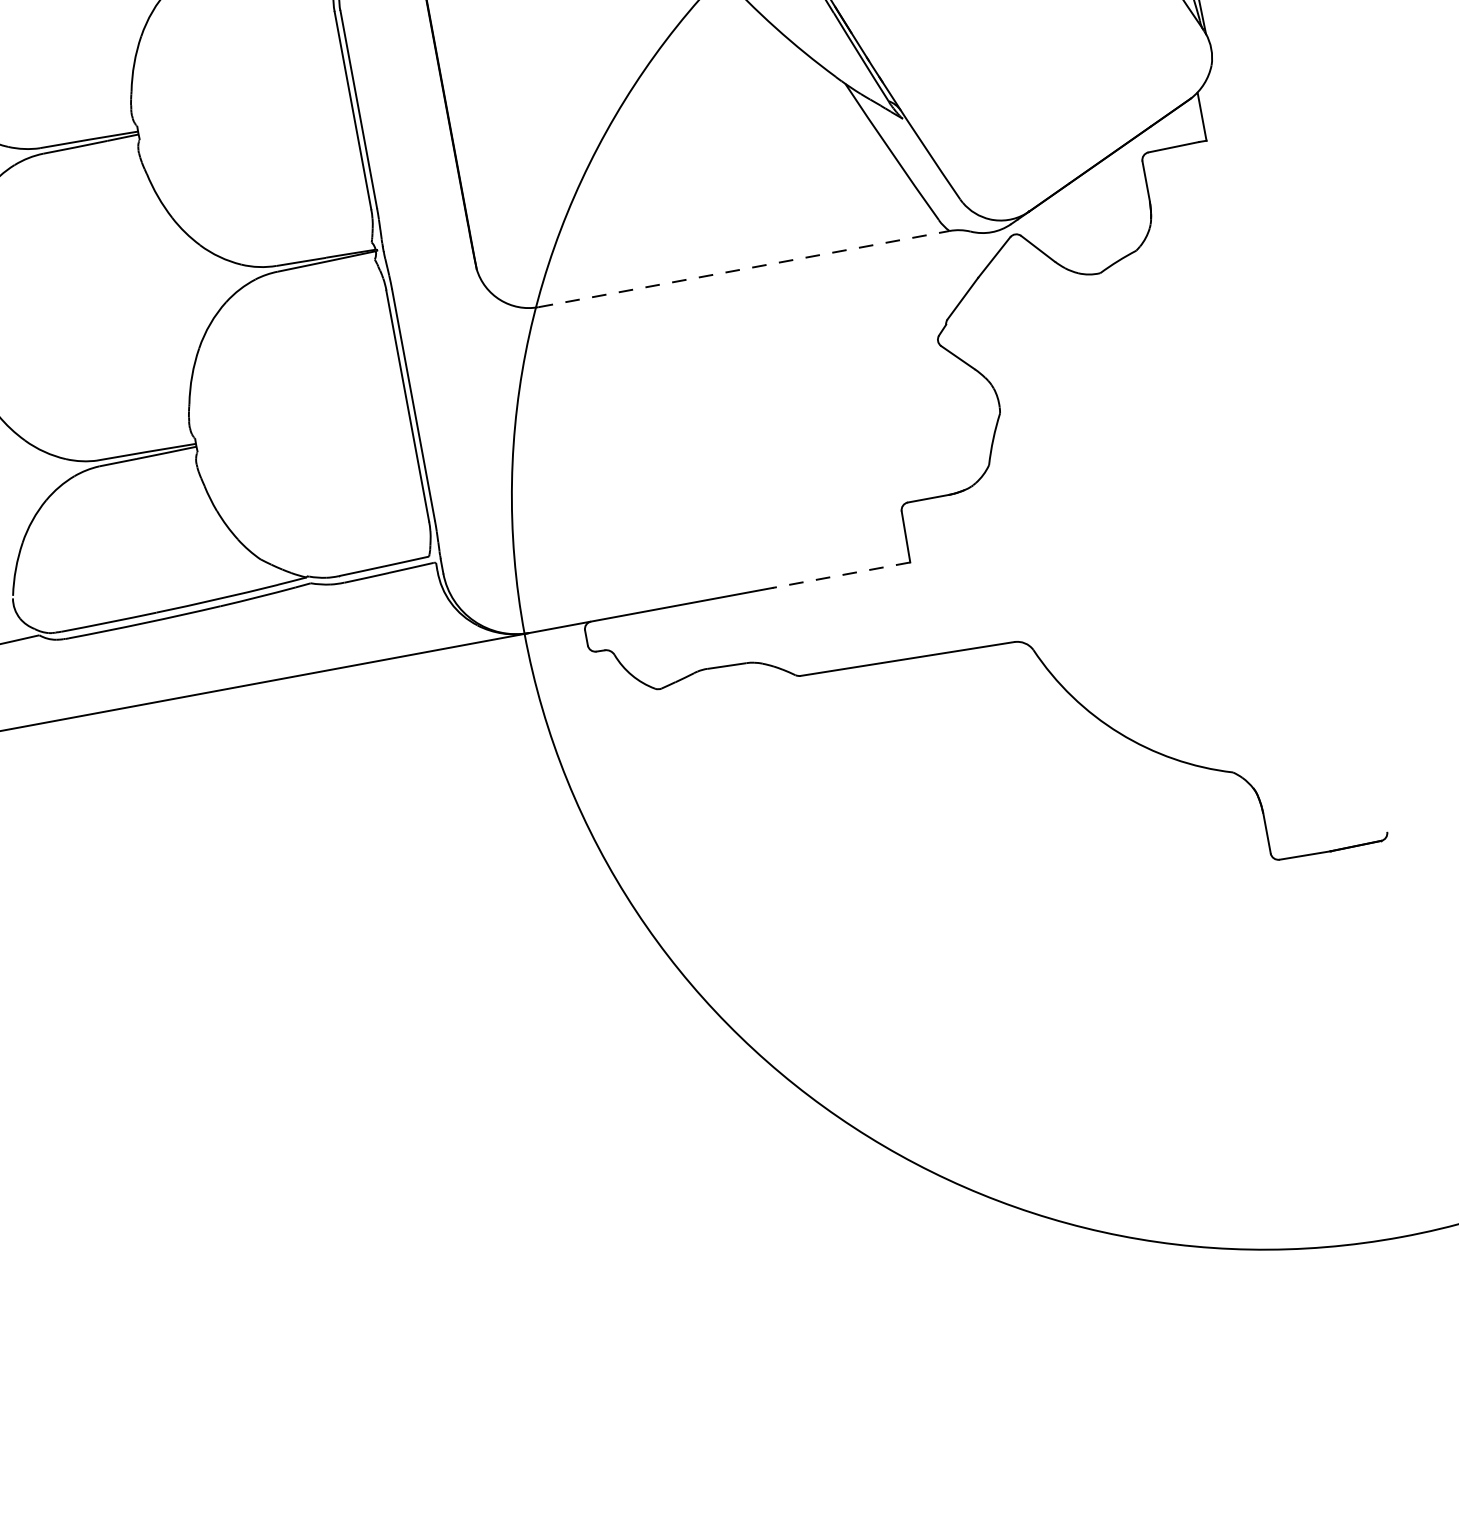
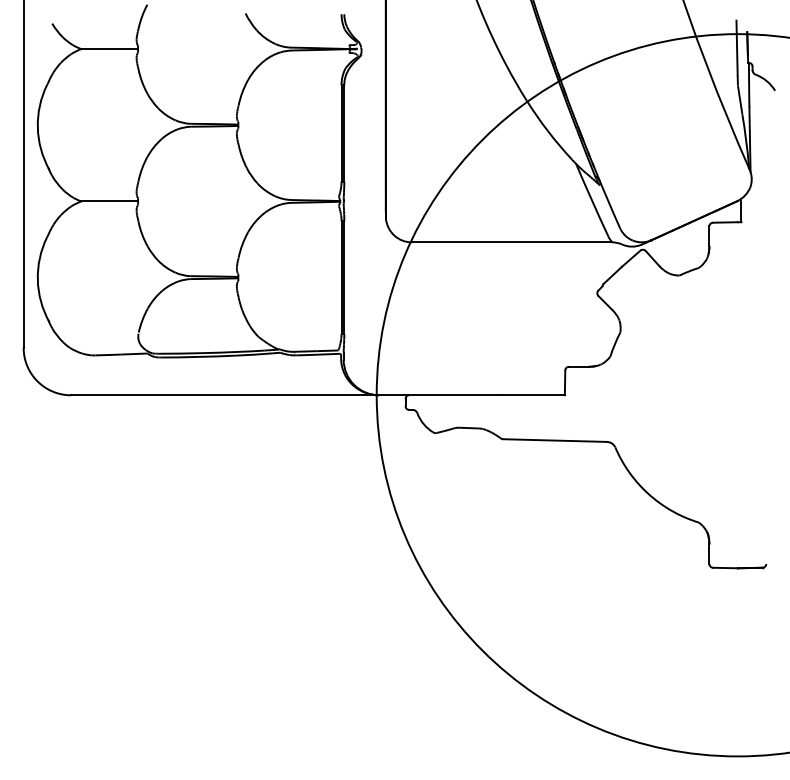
line: (744, 269) -> (512, 242), dashed -> solid
line: (841, 575) -> (531, 395), dashed -> solid

